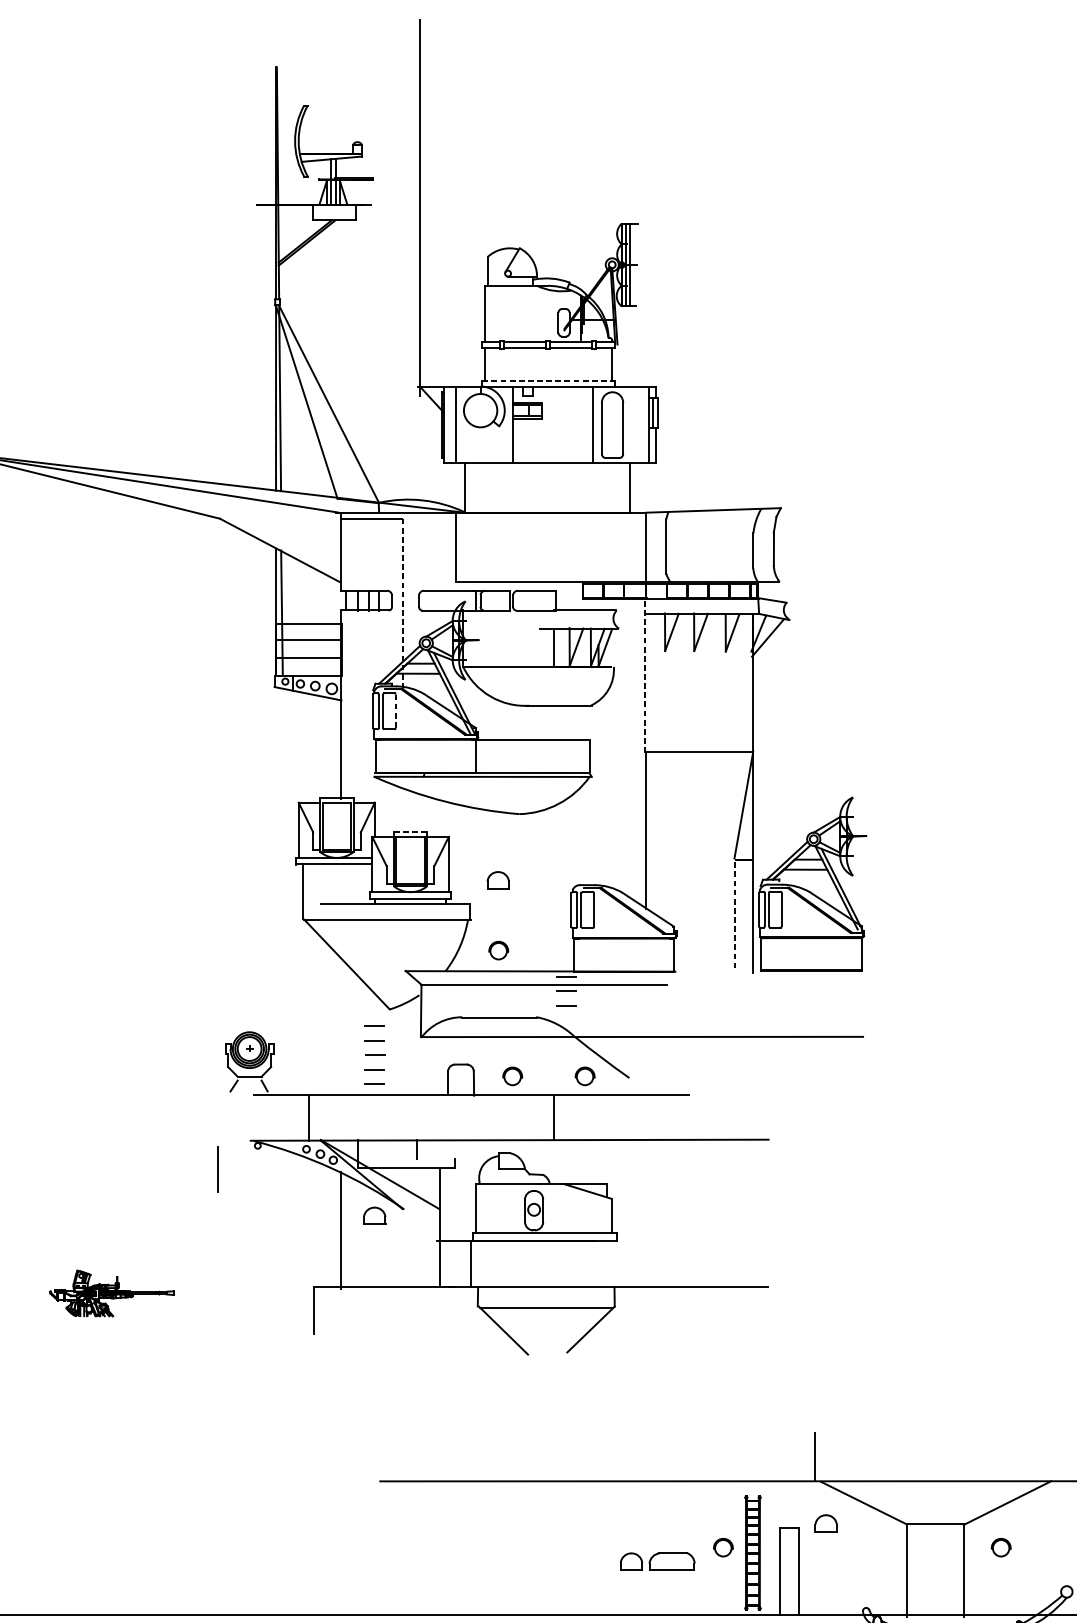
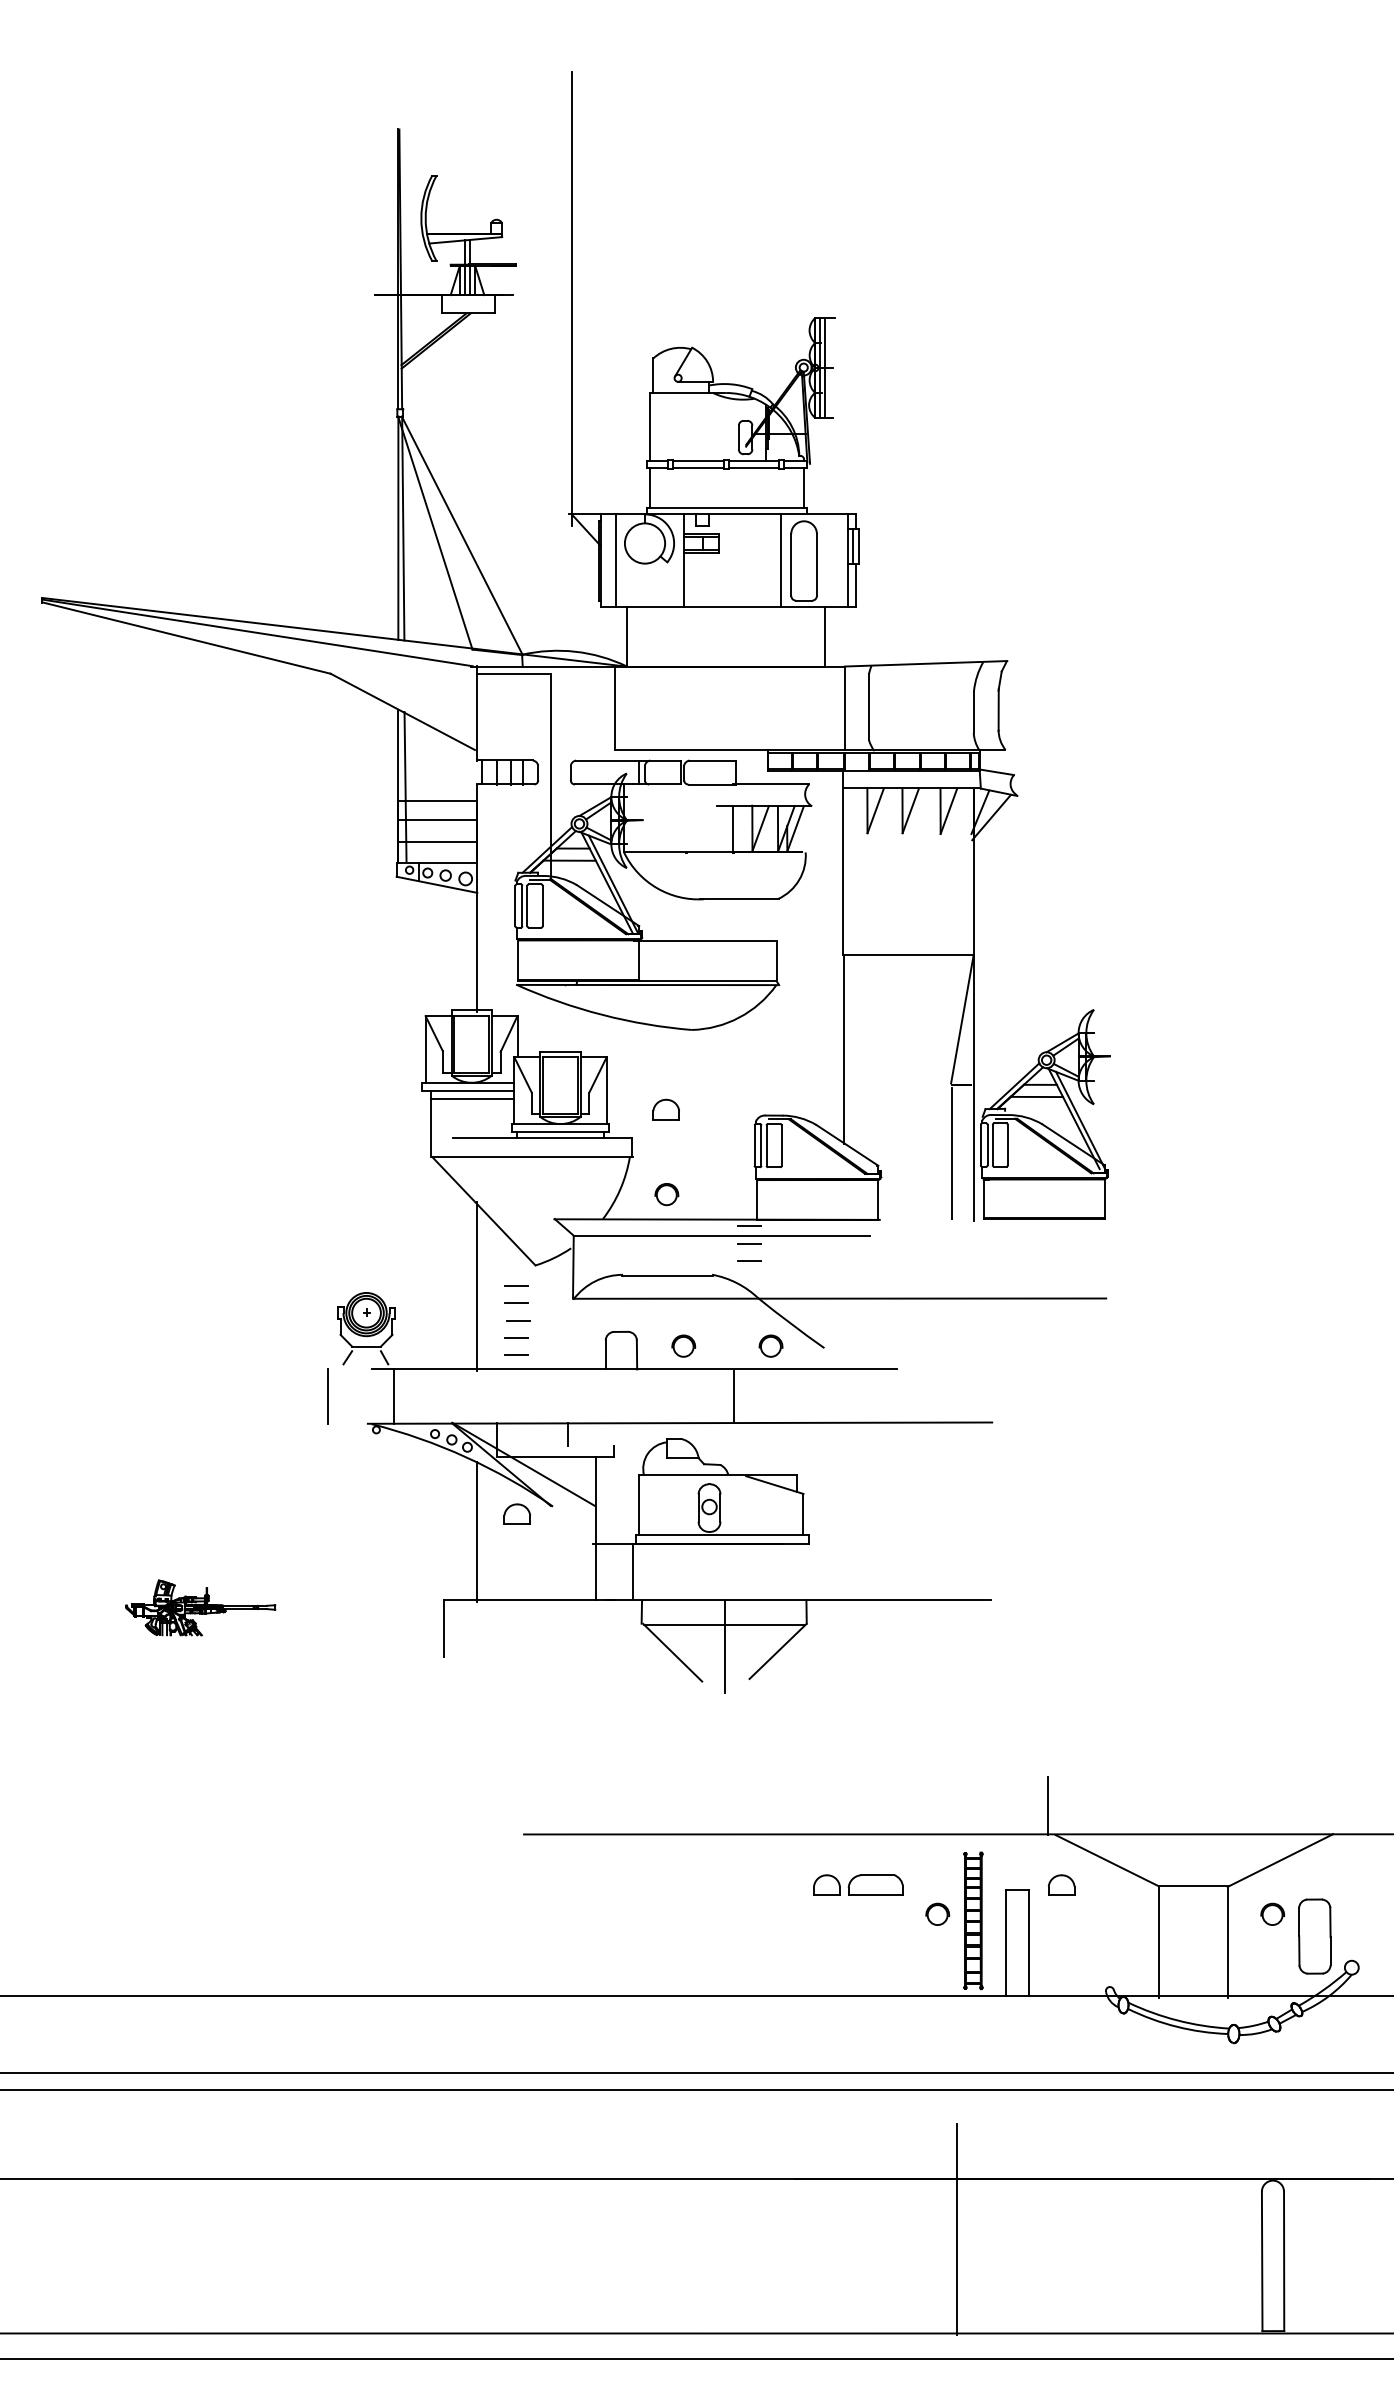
line: (549, 381) -> (727, 508), dashed -> solid
line: (403, 603) -> (551, 776), dashed -> solid
line: (645, 676) -> (843, 863), dashed -> solid
line: (395, 711) -> (542, 906), dashed -> solid
line: (411, 831) -> (561, 1051), dashed -> solid
line: (337, 870) -> (472, 1098), added
line: (735, 916) -> (952, 1153), dashed -> solid
line: (340, 1026) -> (476, 1286), added
line: (309, 1118) -> (394, 1396), moved
line: (217, 1169) -> (327, 1396), moved
line: (546, 1325) -> (724, 1646), added
part: (657, 1561) -> (858, 1884), moved
part: (1035, 1566) -> (1314, 1936), added

